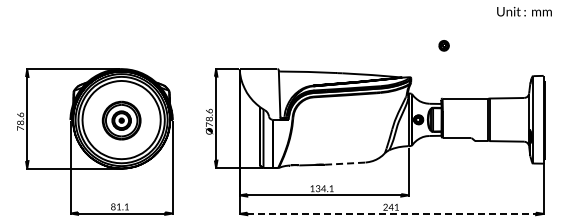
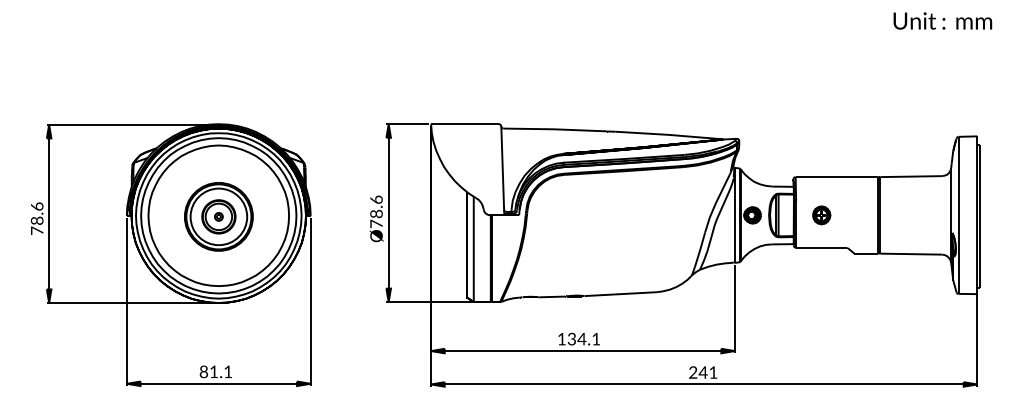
part: (443, 45) -> (820, 214), moved
line: (345, 163) -> (621, 293), dashed -> solid
line: (392, 213) -> (705, 383), dashed -> solid

